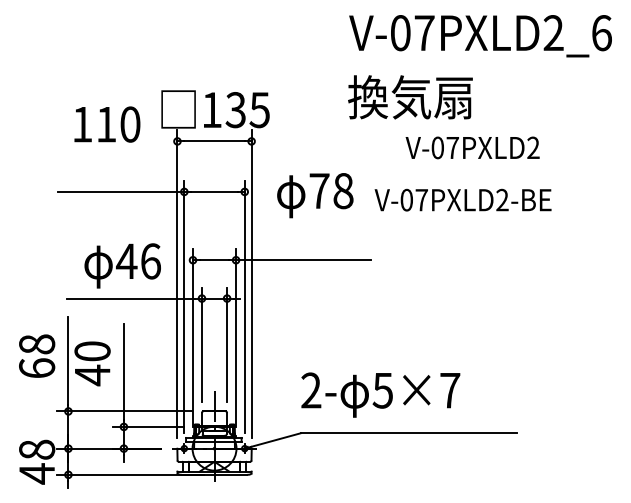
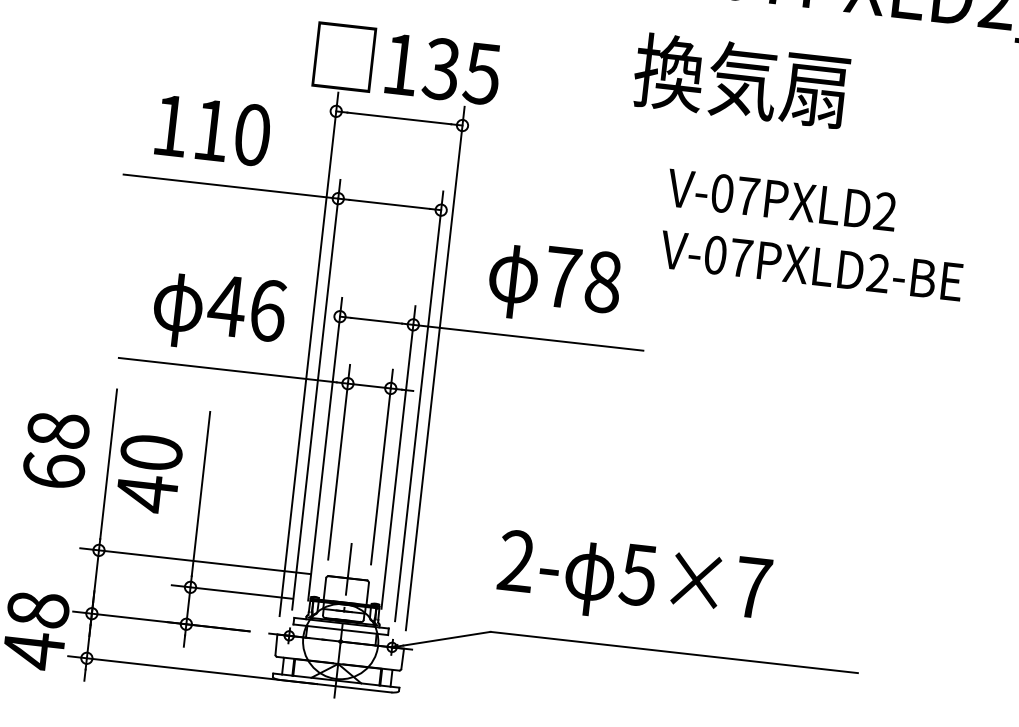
text: (107, 124) -> (213, 130), moved
text: (472, 147) -> (781, 199), moved
text: (315, 195) -> (554, 284), moved

